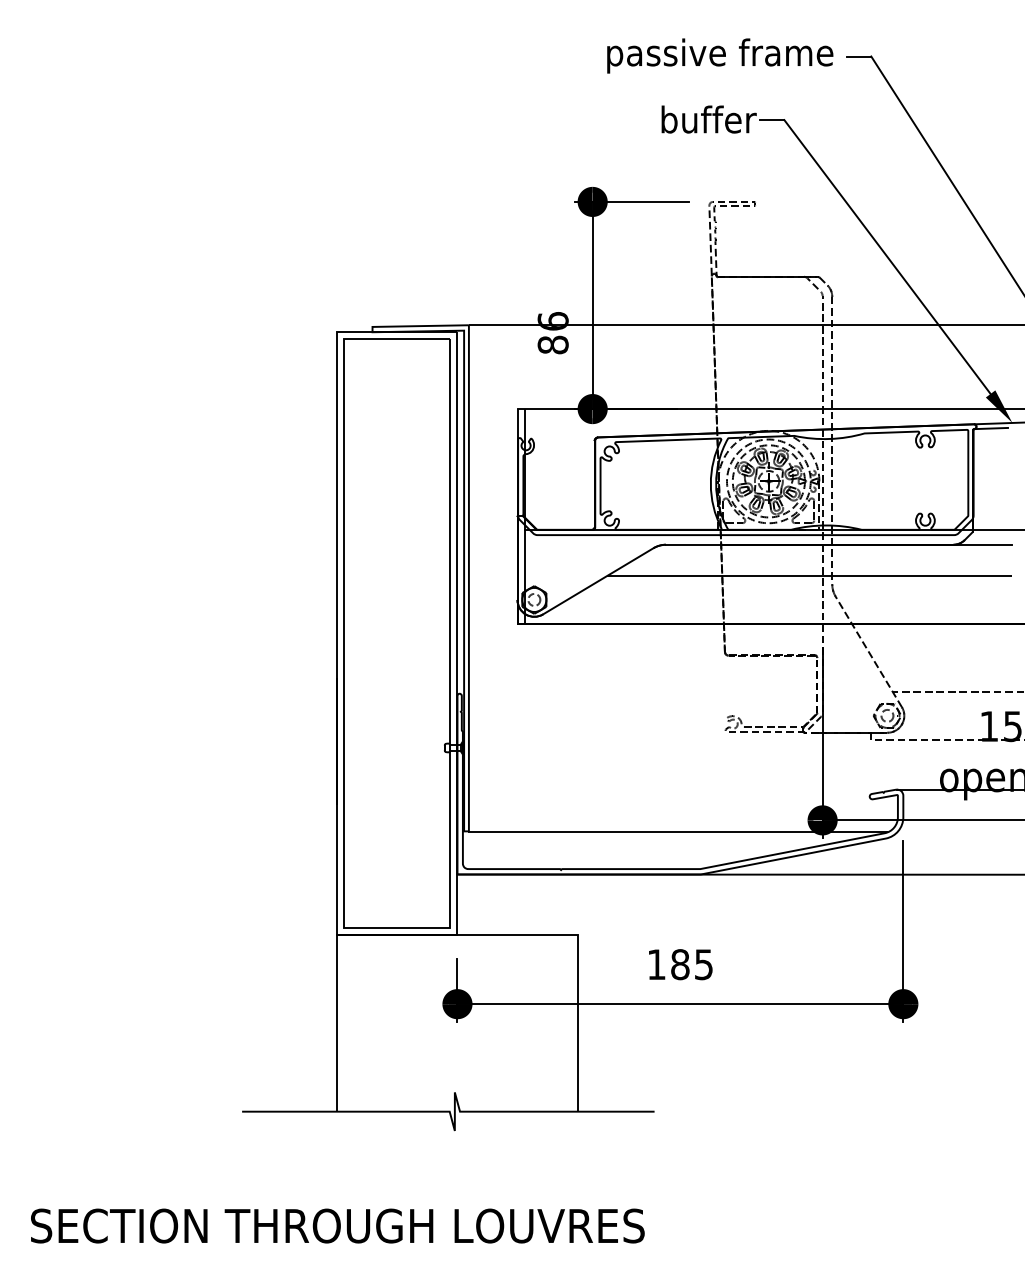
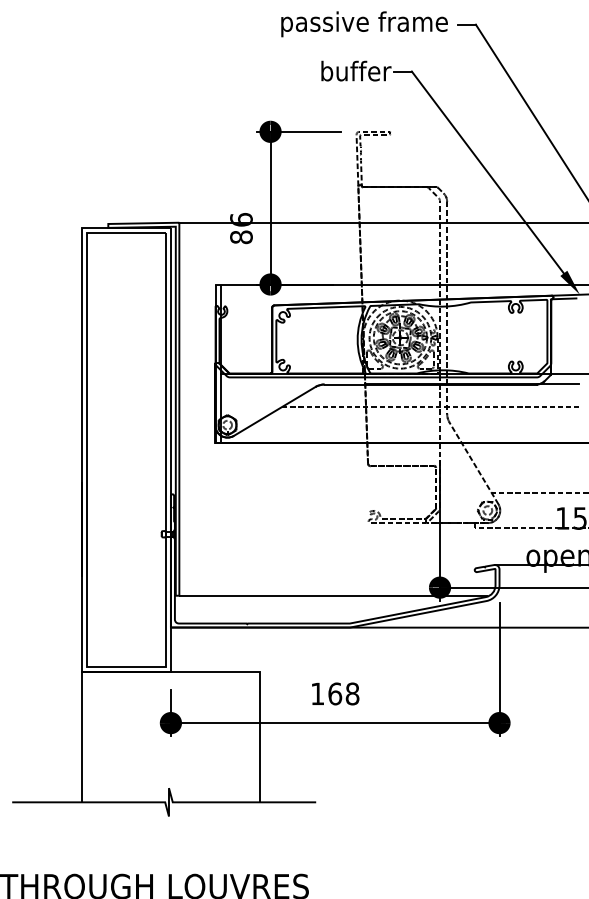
line: (808, 575) -> (429, 407), solid -> dashed
text: (692, 964) -> (344, 693), 185 -> 168

